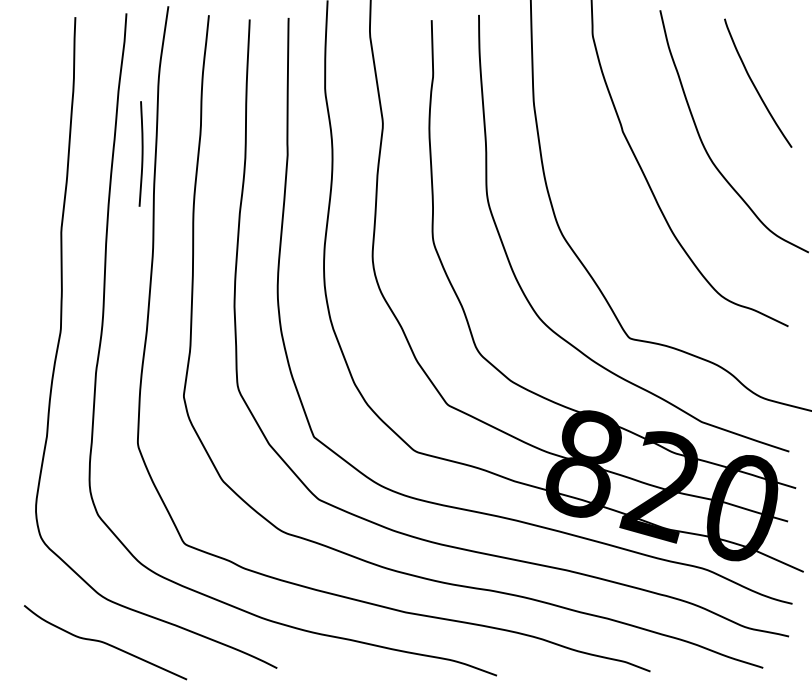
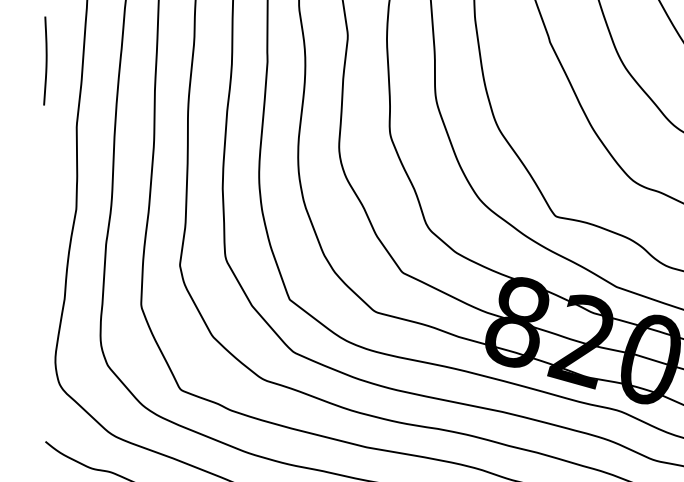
curve: (141, 153) -> (45, 60), moved

